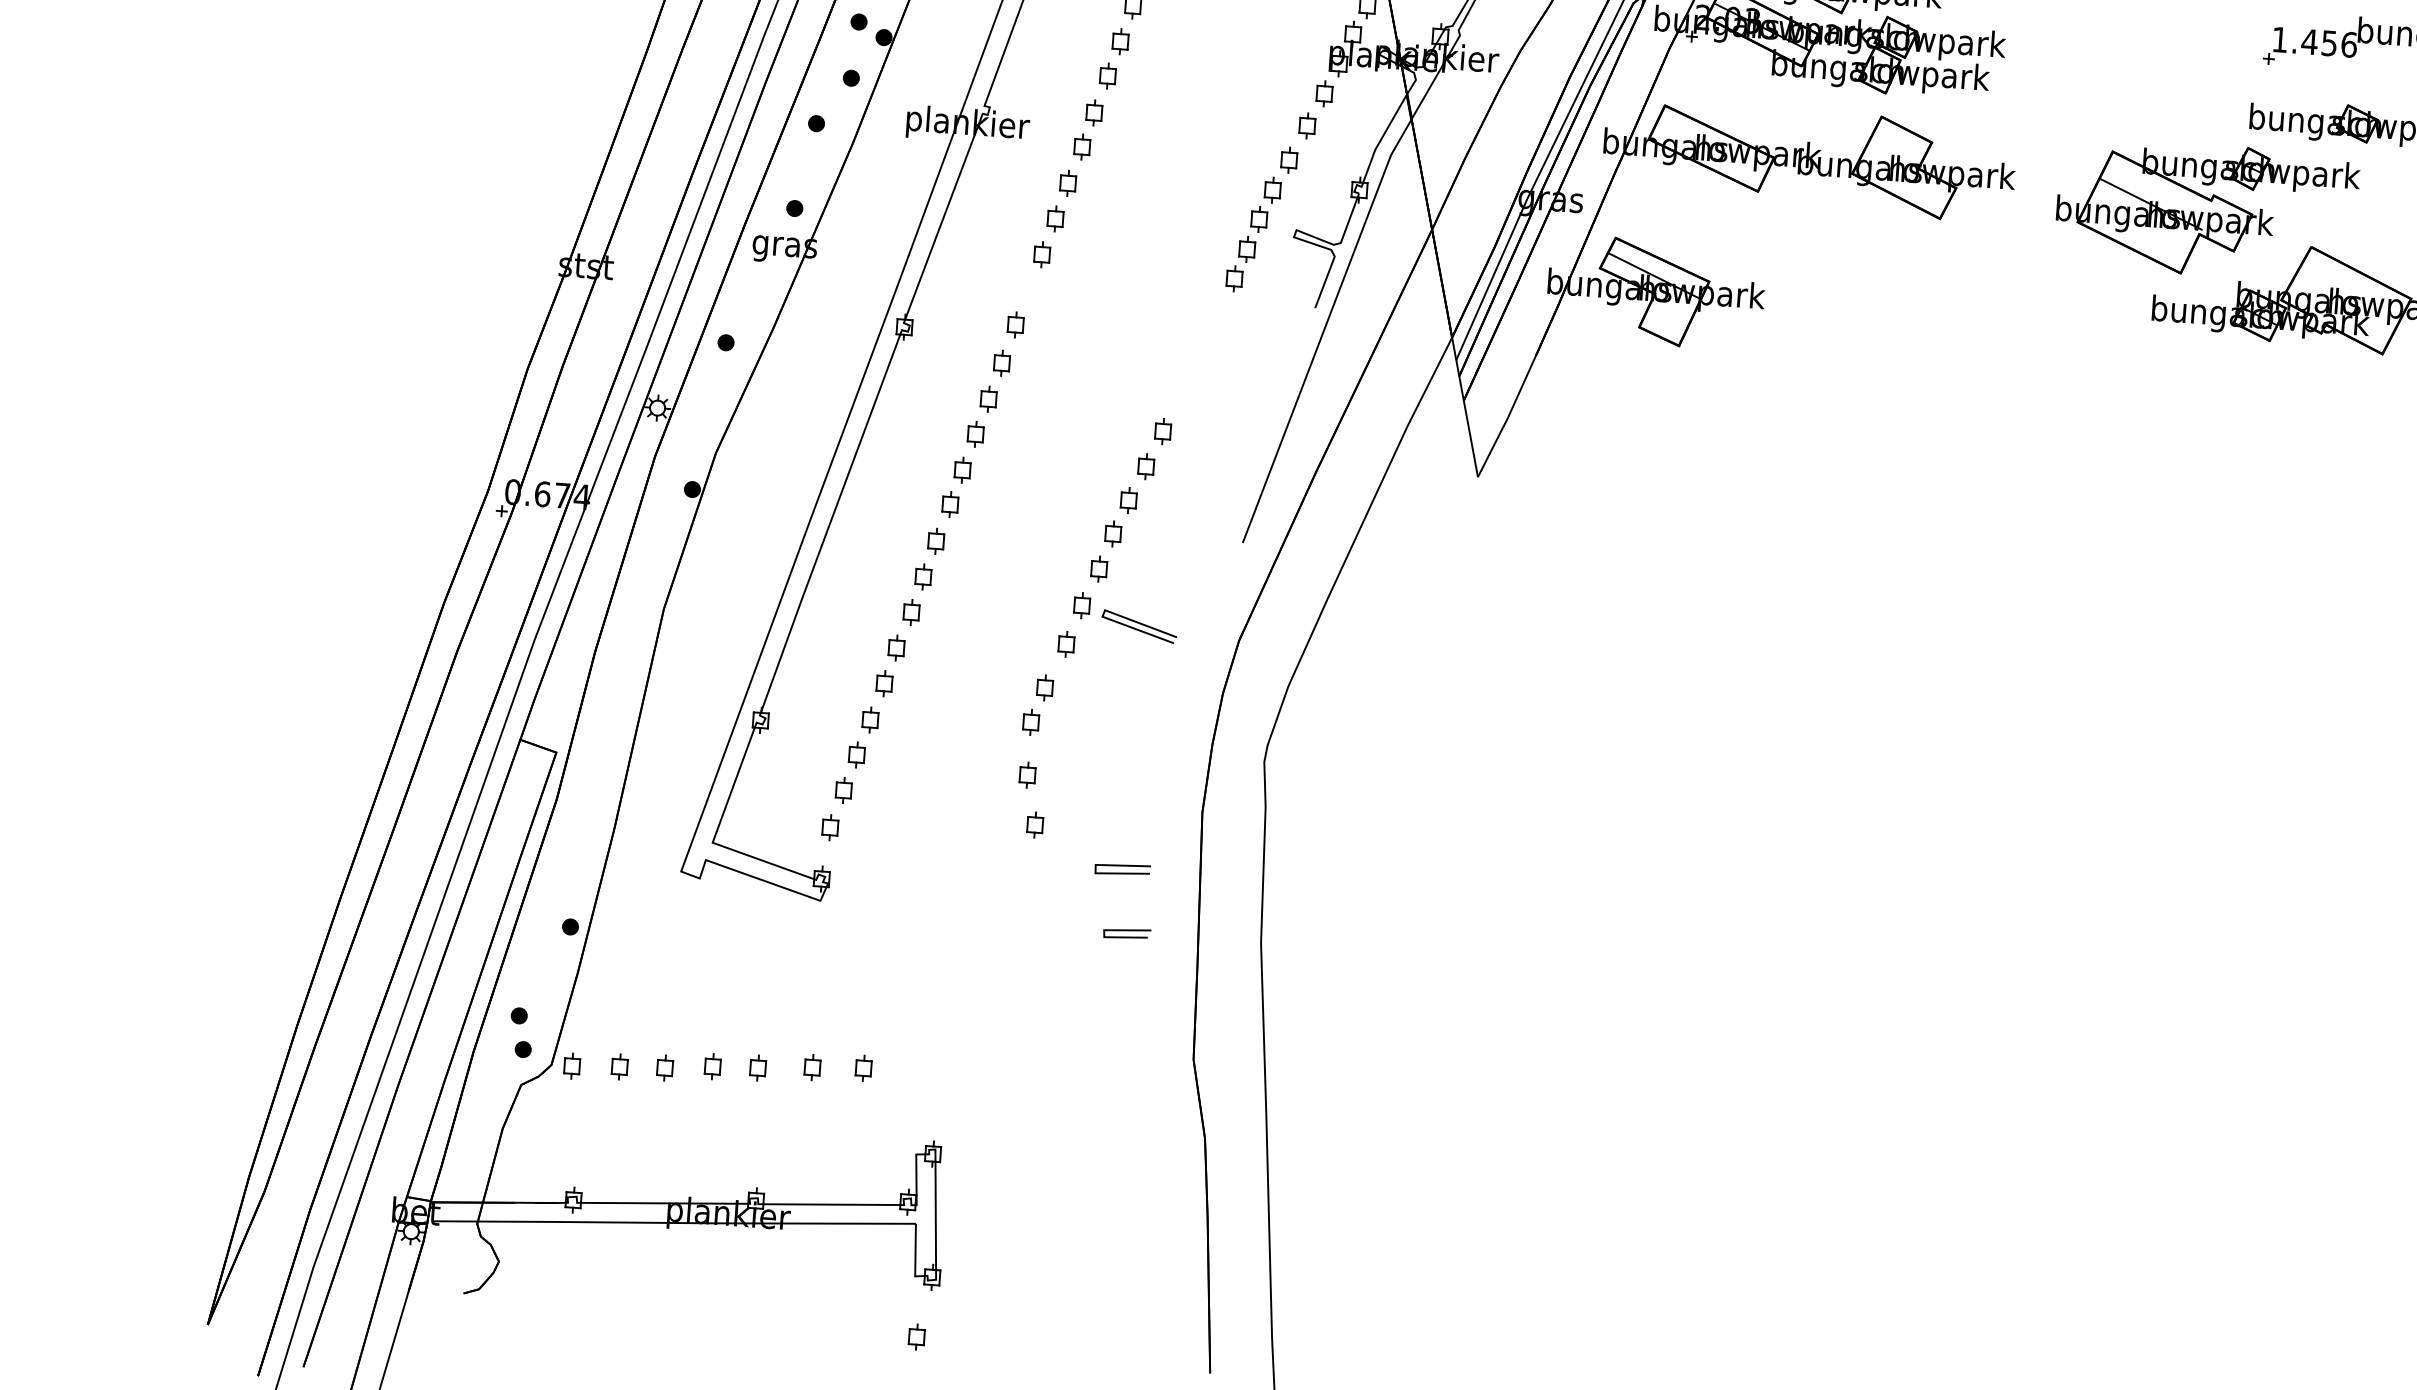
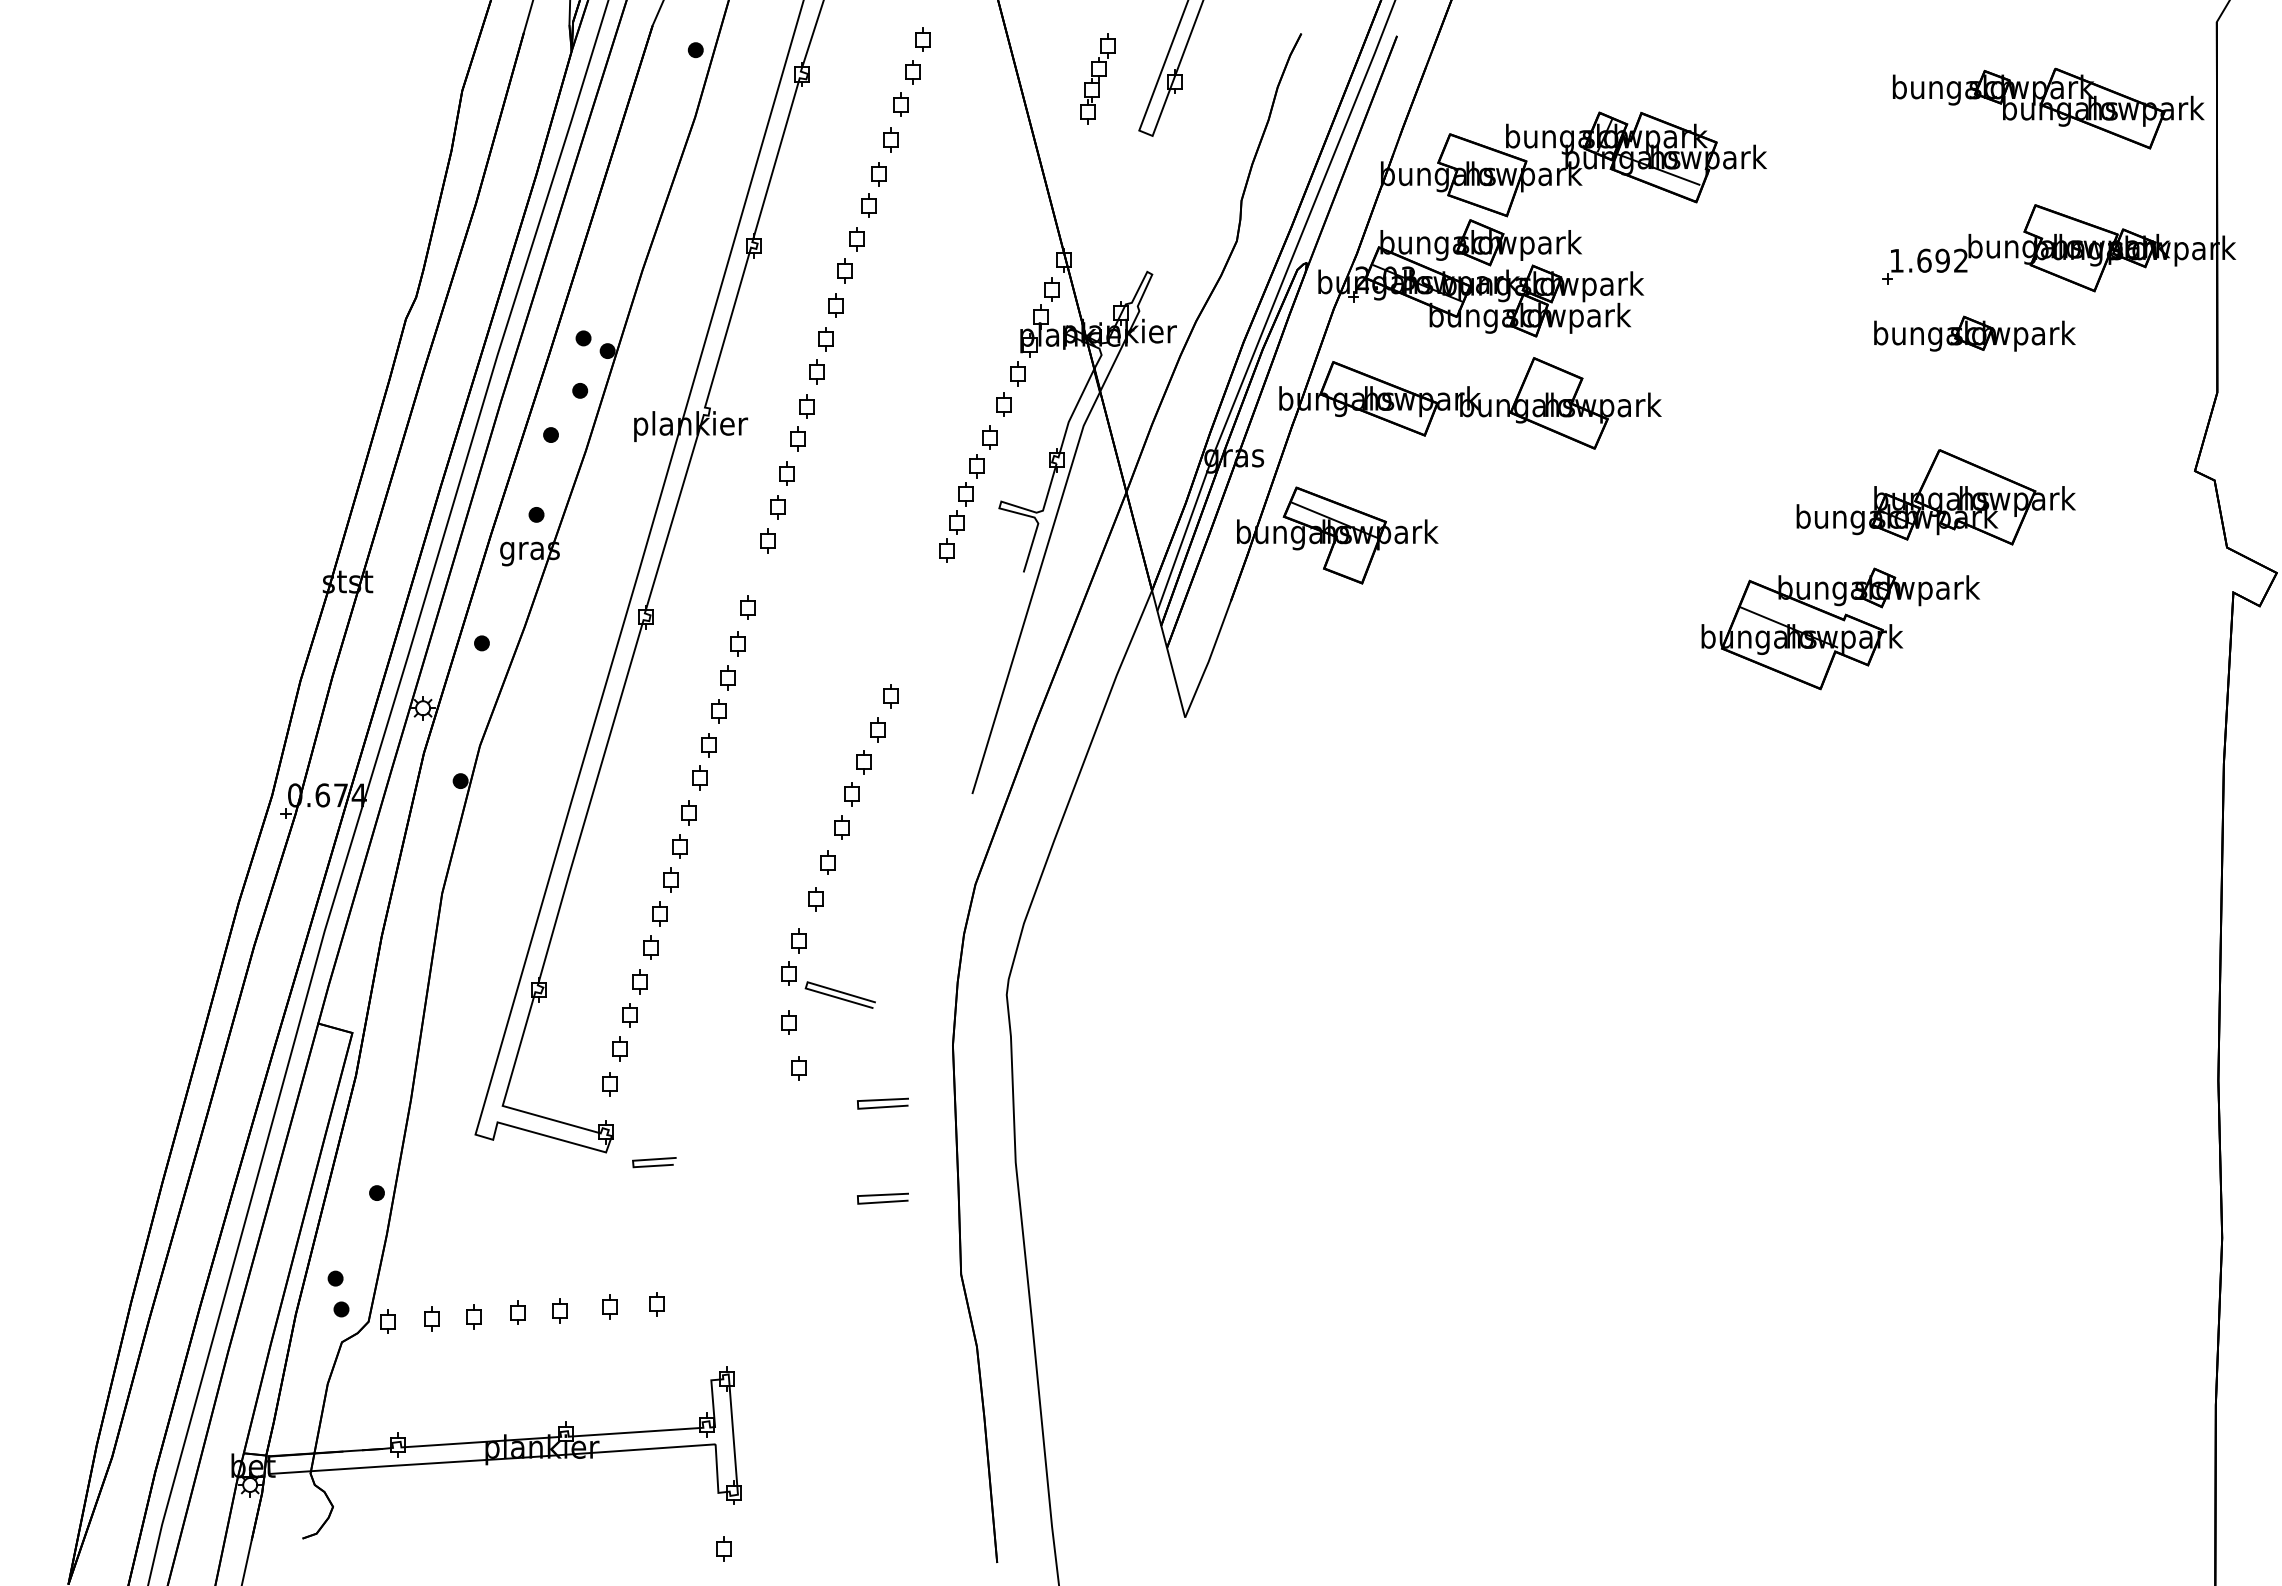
text: (2329, 43) -> (1942, 260), 1.456 -> 1.692
part: (2206, 209) -> (1840, 628), moved
line: (1138, 623) -> (839, 992), moved
line: (1127, 931) -> (654, 1160), moved
line: (1114, 968) -> (882, 1195), added

